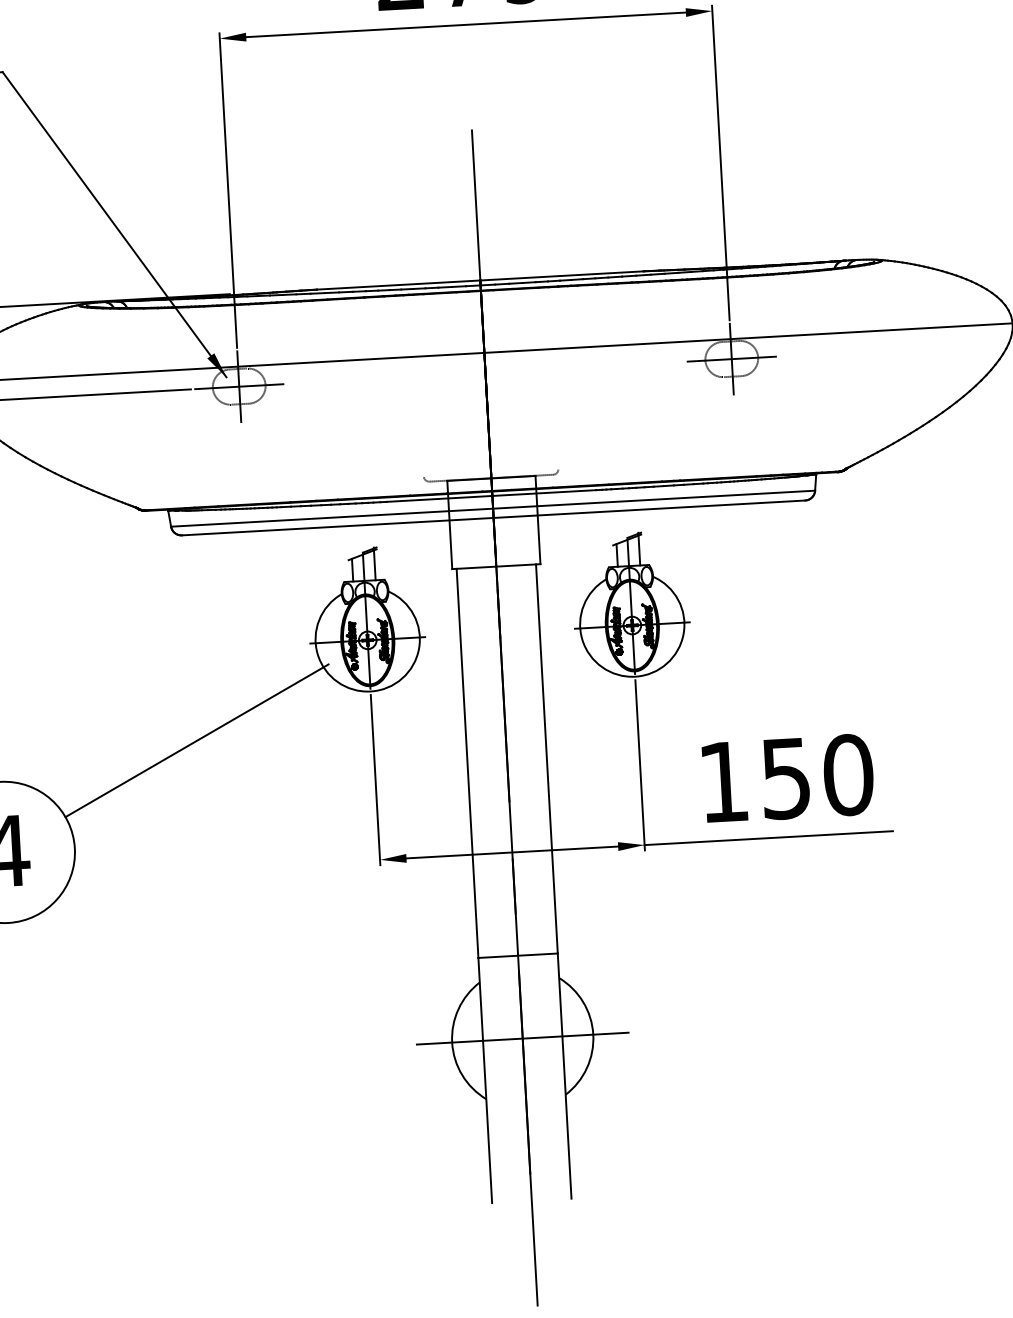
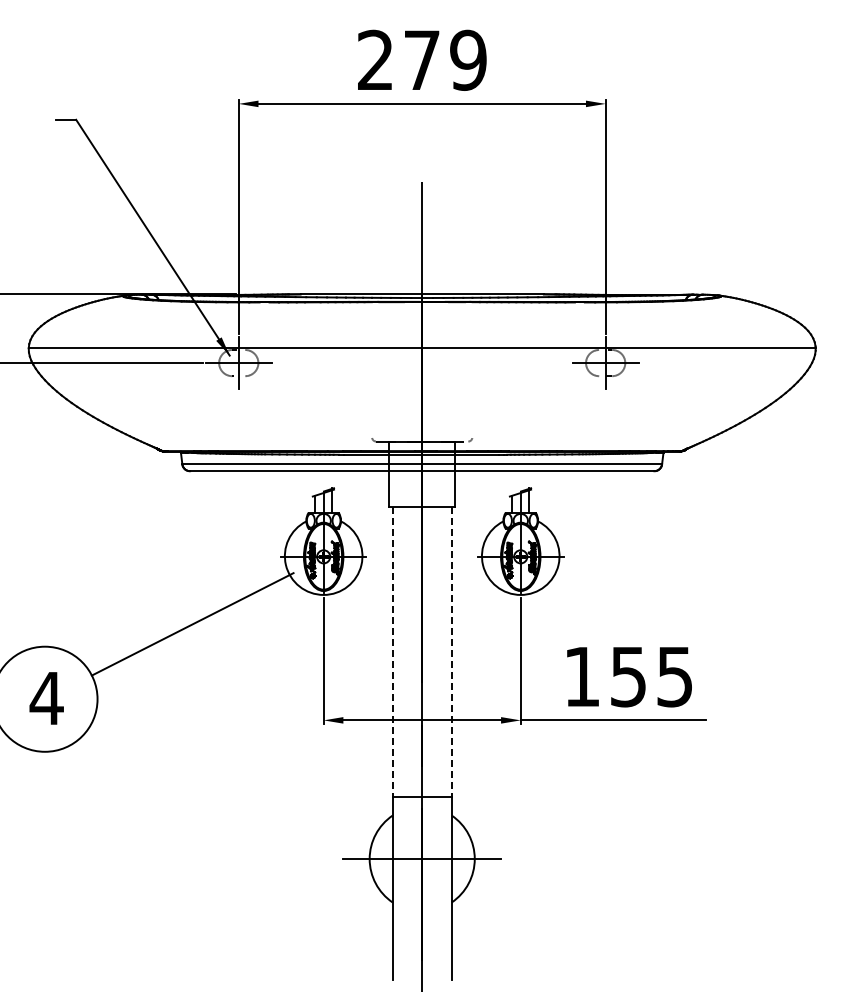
line: (546, 759) -> (451, 652), solid -> dashed
line: (467, 763) -> (392, 652), solid -> dashed
text: (847, 774) -> (674, 676), 150 -> 155

